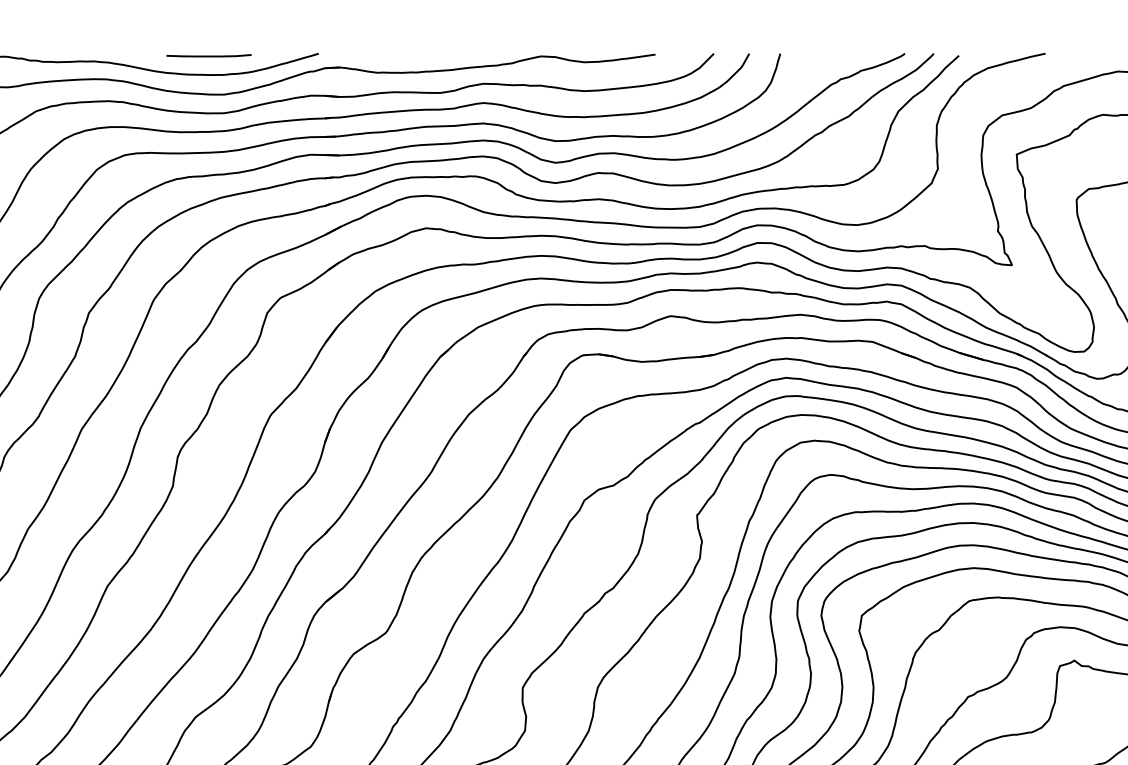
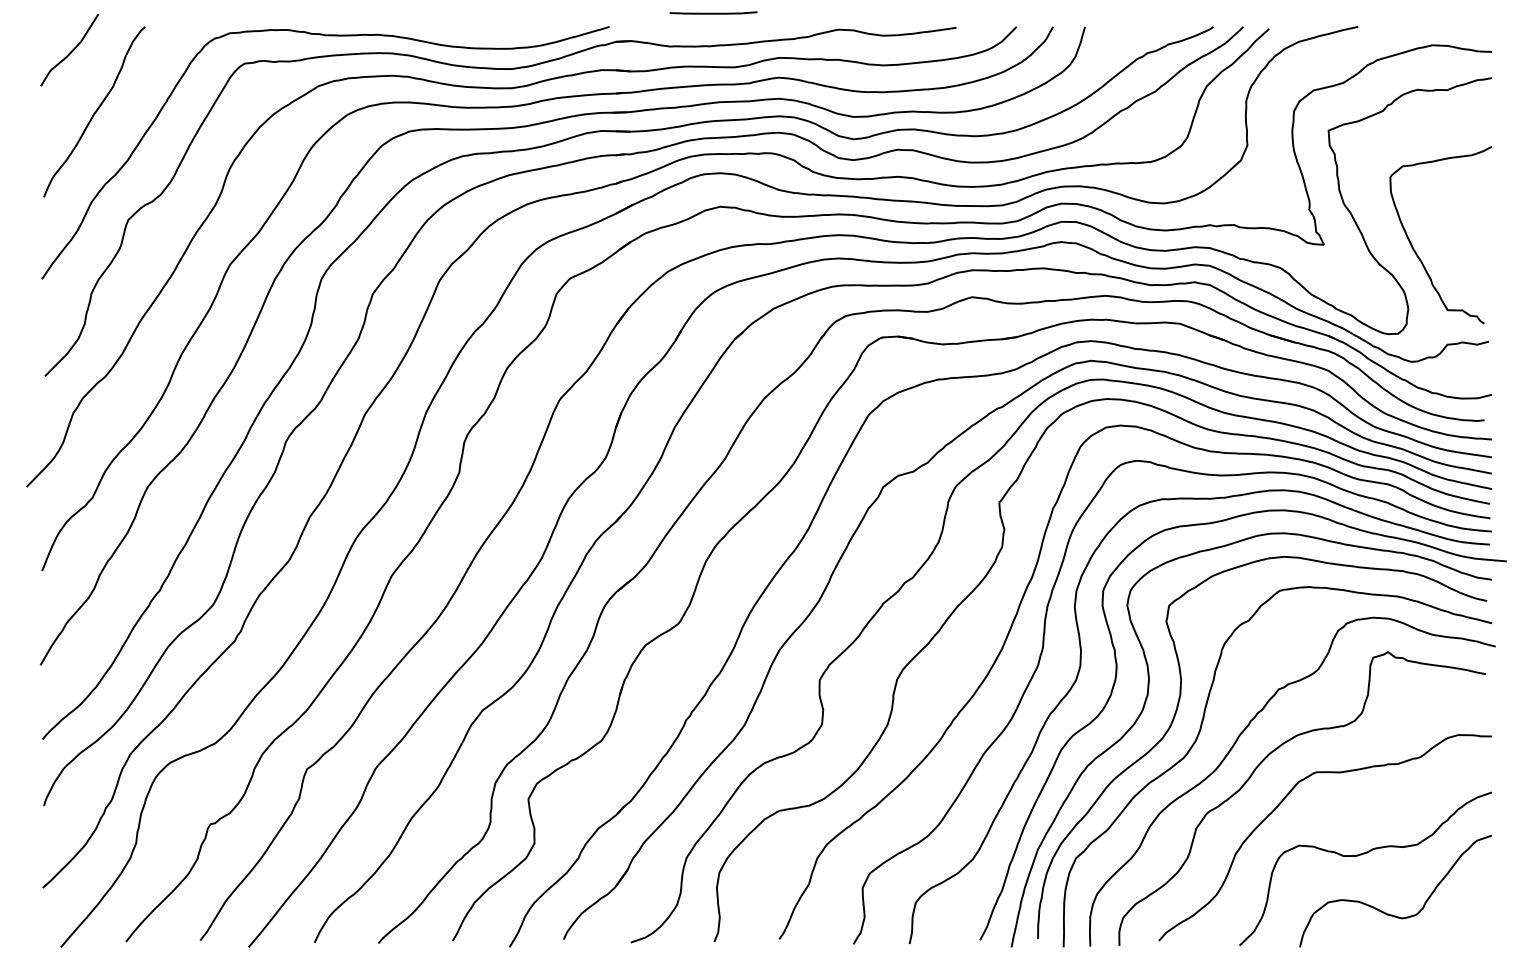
line: (209, 55) -> (713, 12), moved

